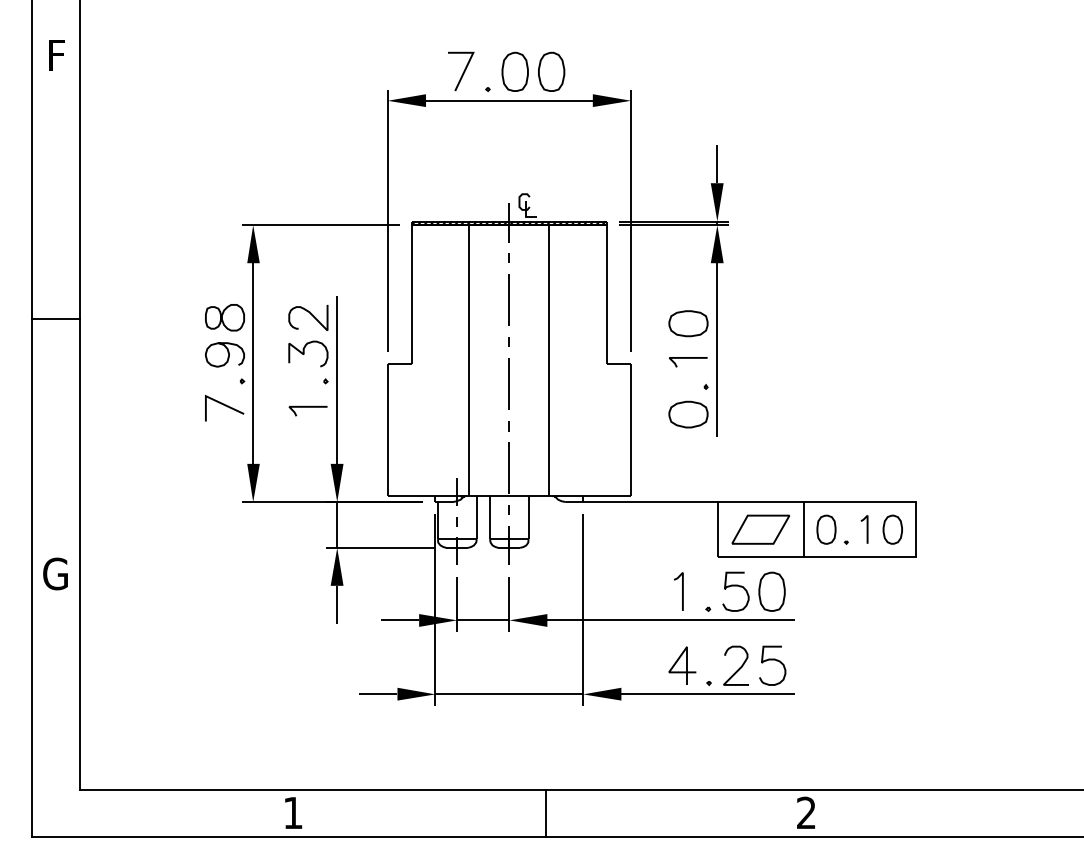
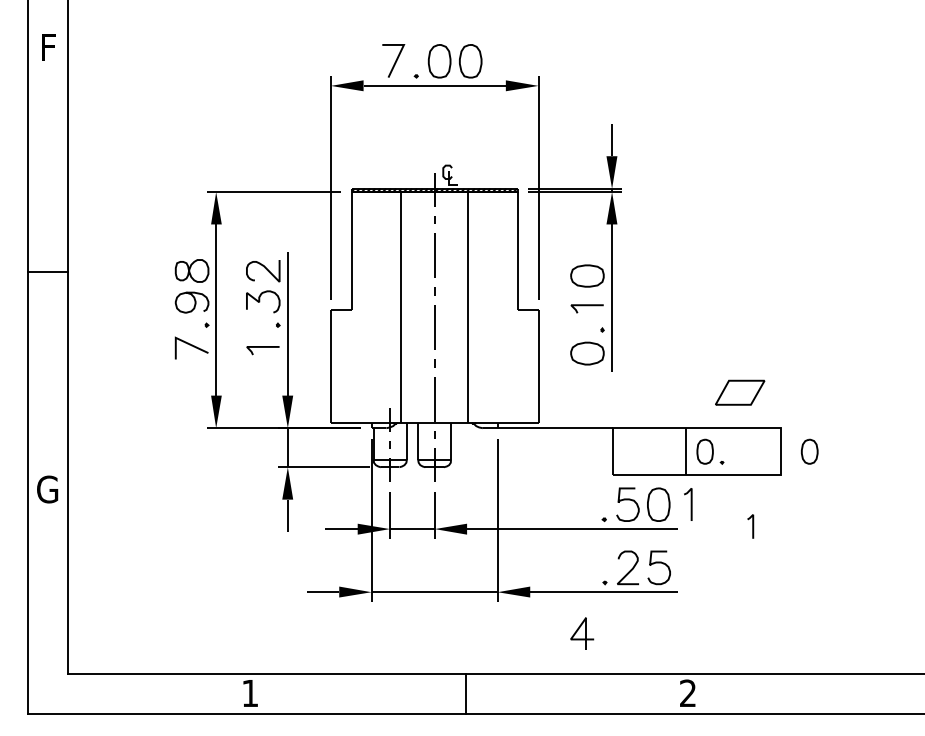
part: (761, 529) -> (740, 392), moved
line: (866, 529) -> (752, 526), moved
part: (892, 529) -> (809, 451), moved
line: (681, 591) -> (690, 504), moved
part: (682, 665) -> (582, 633), moved

